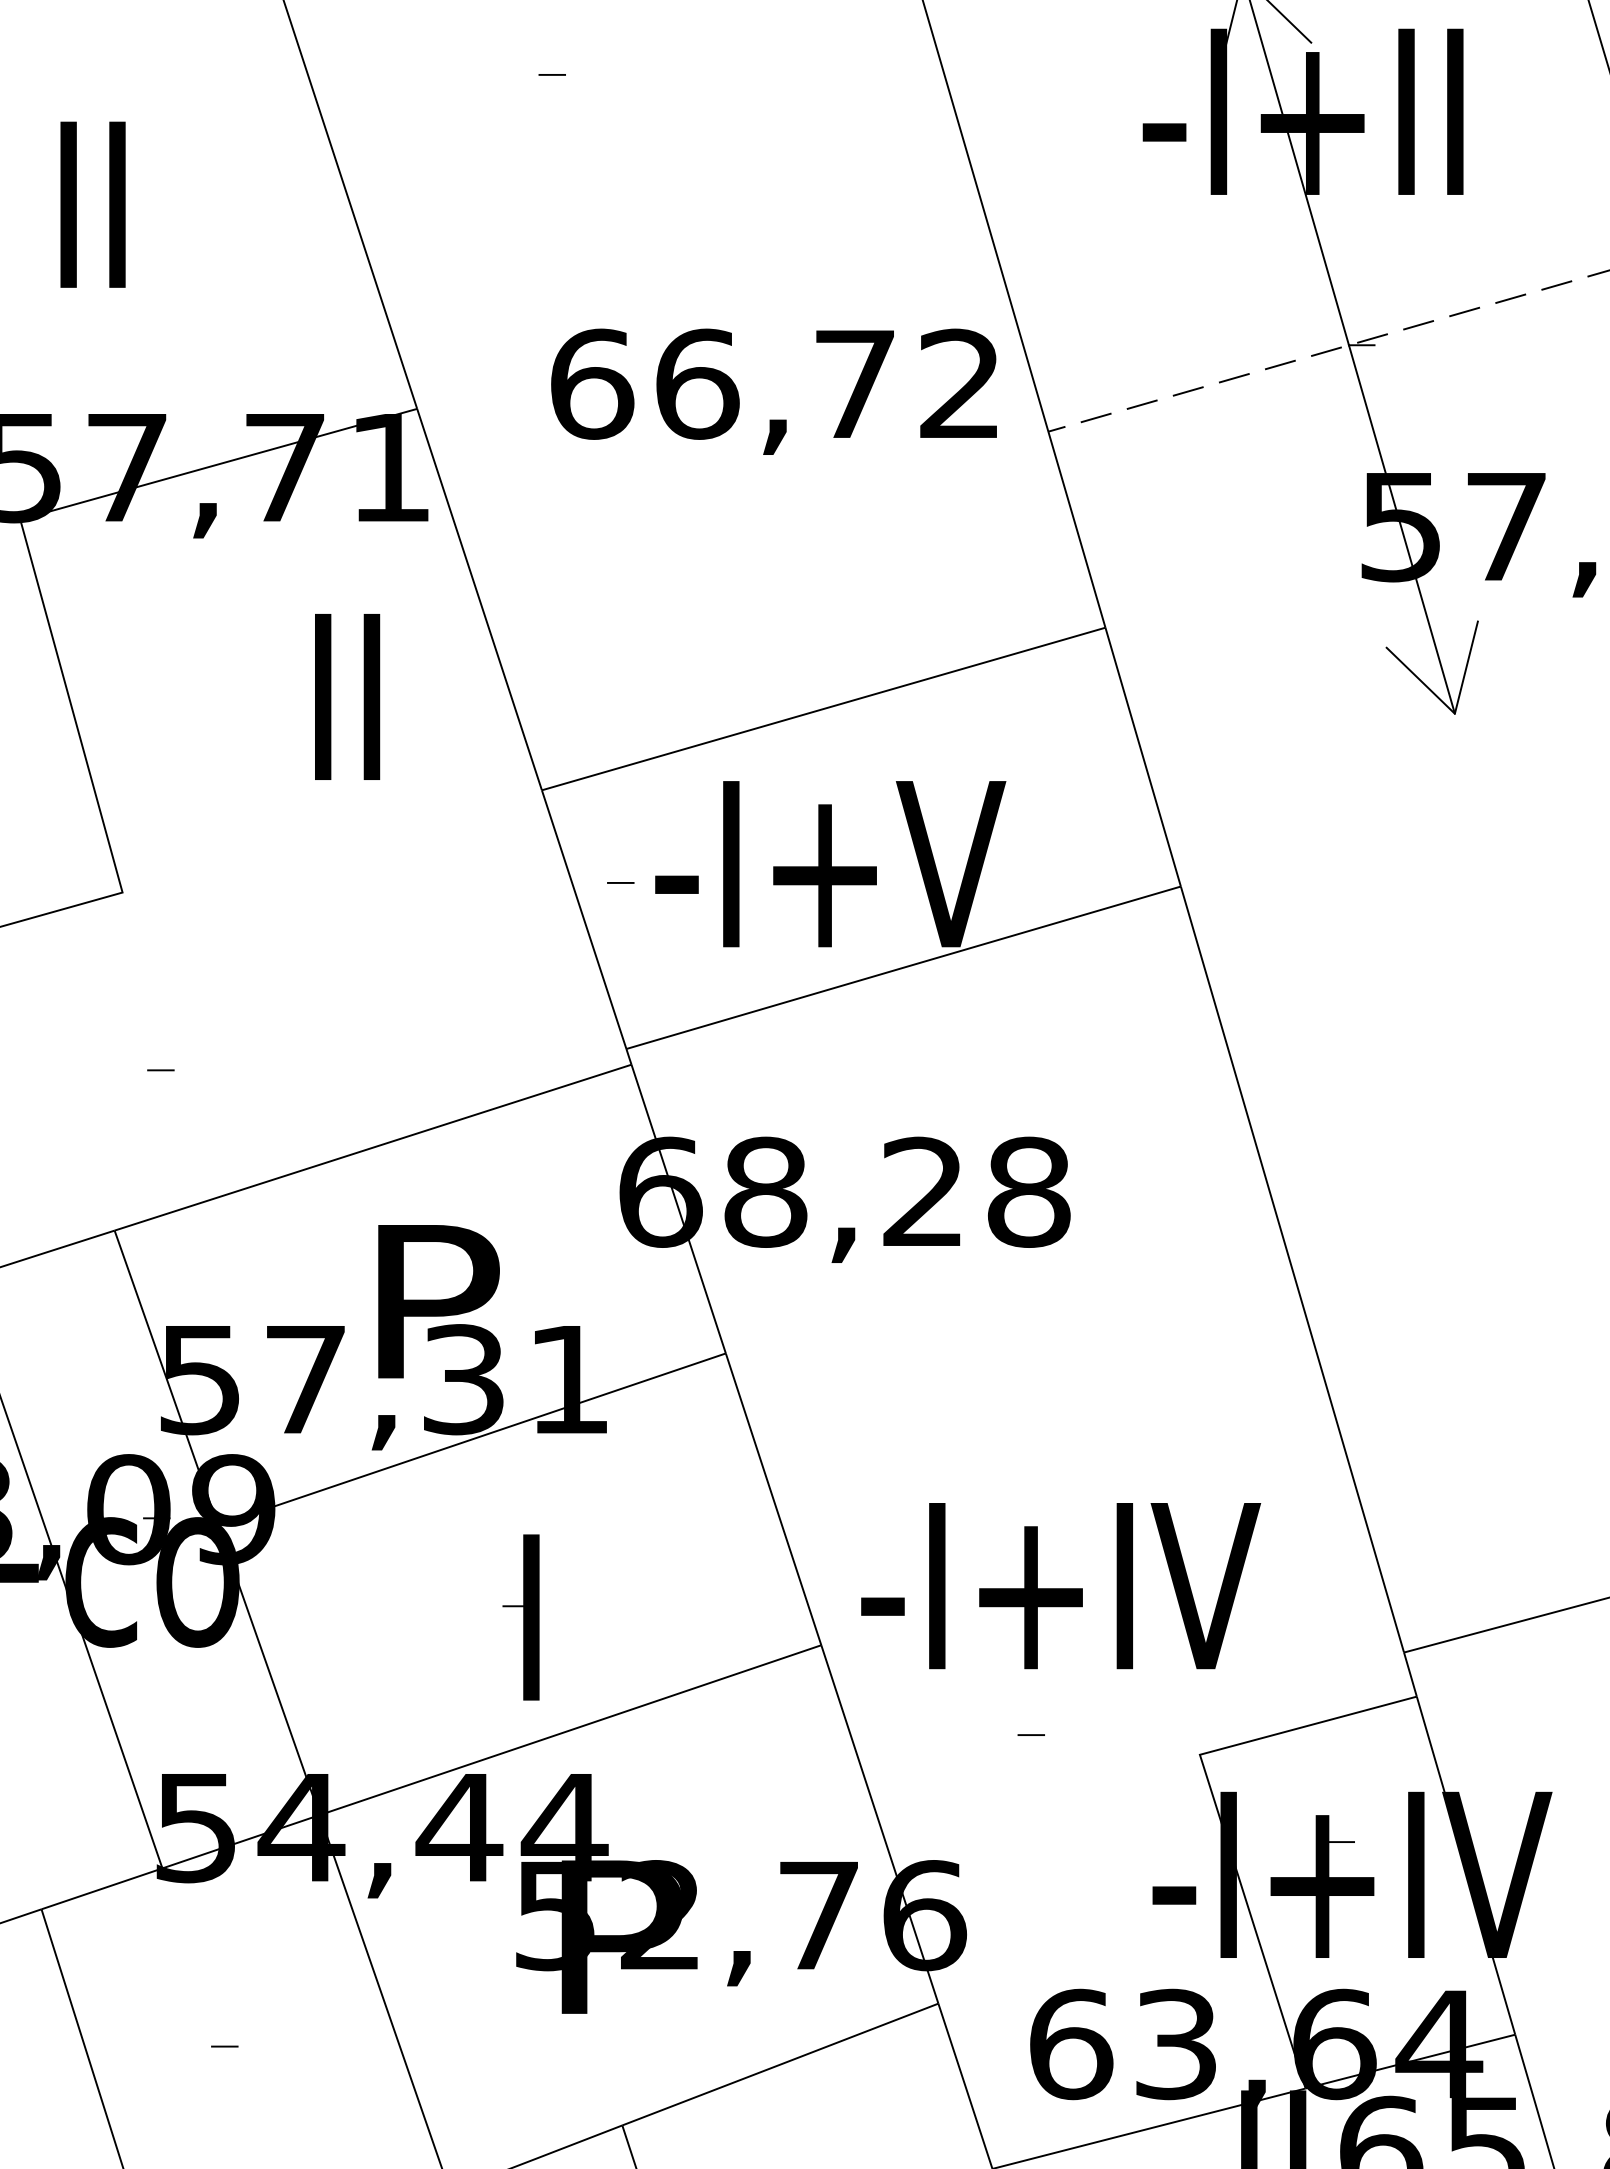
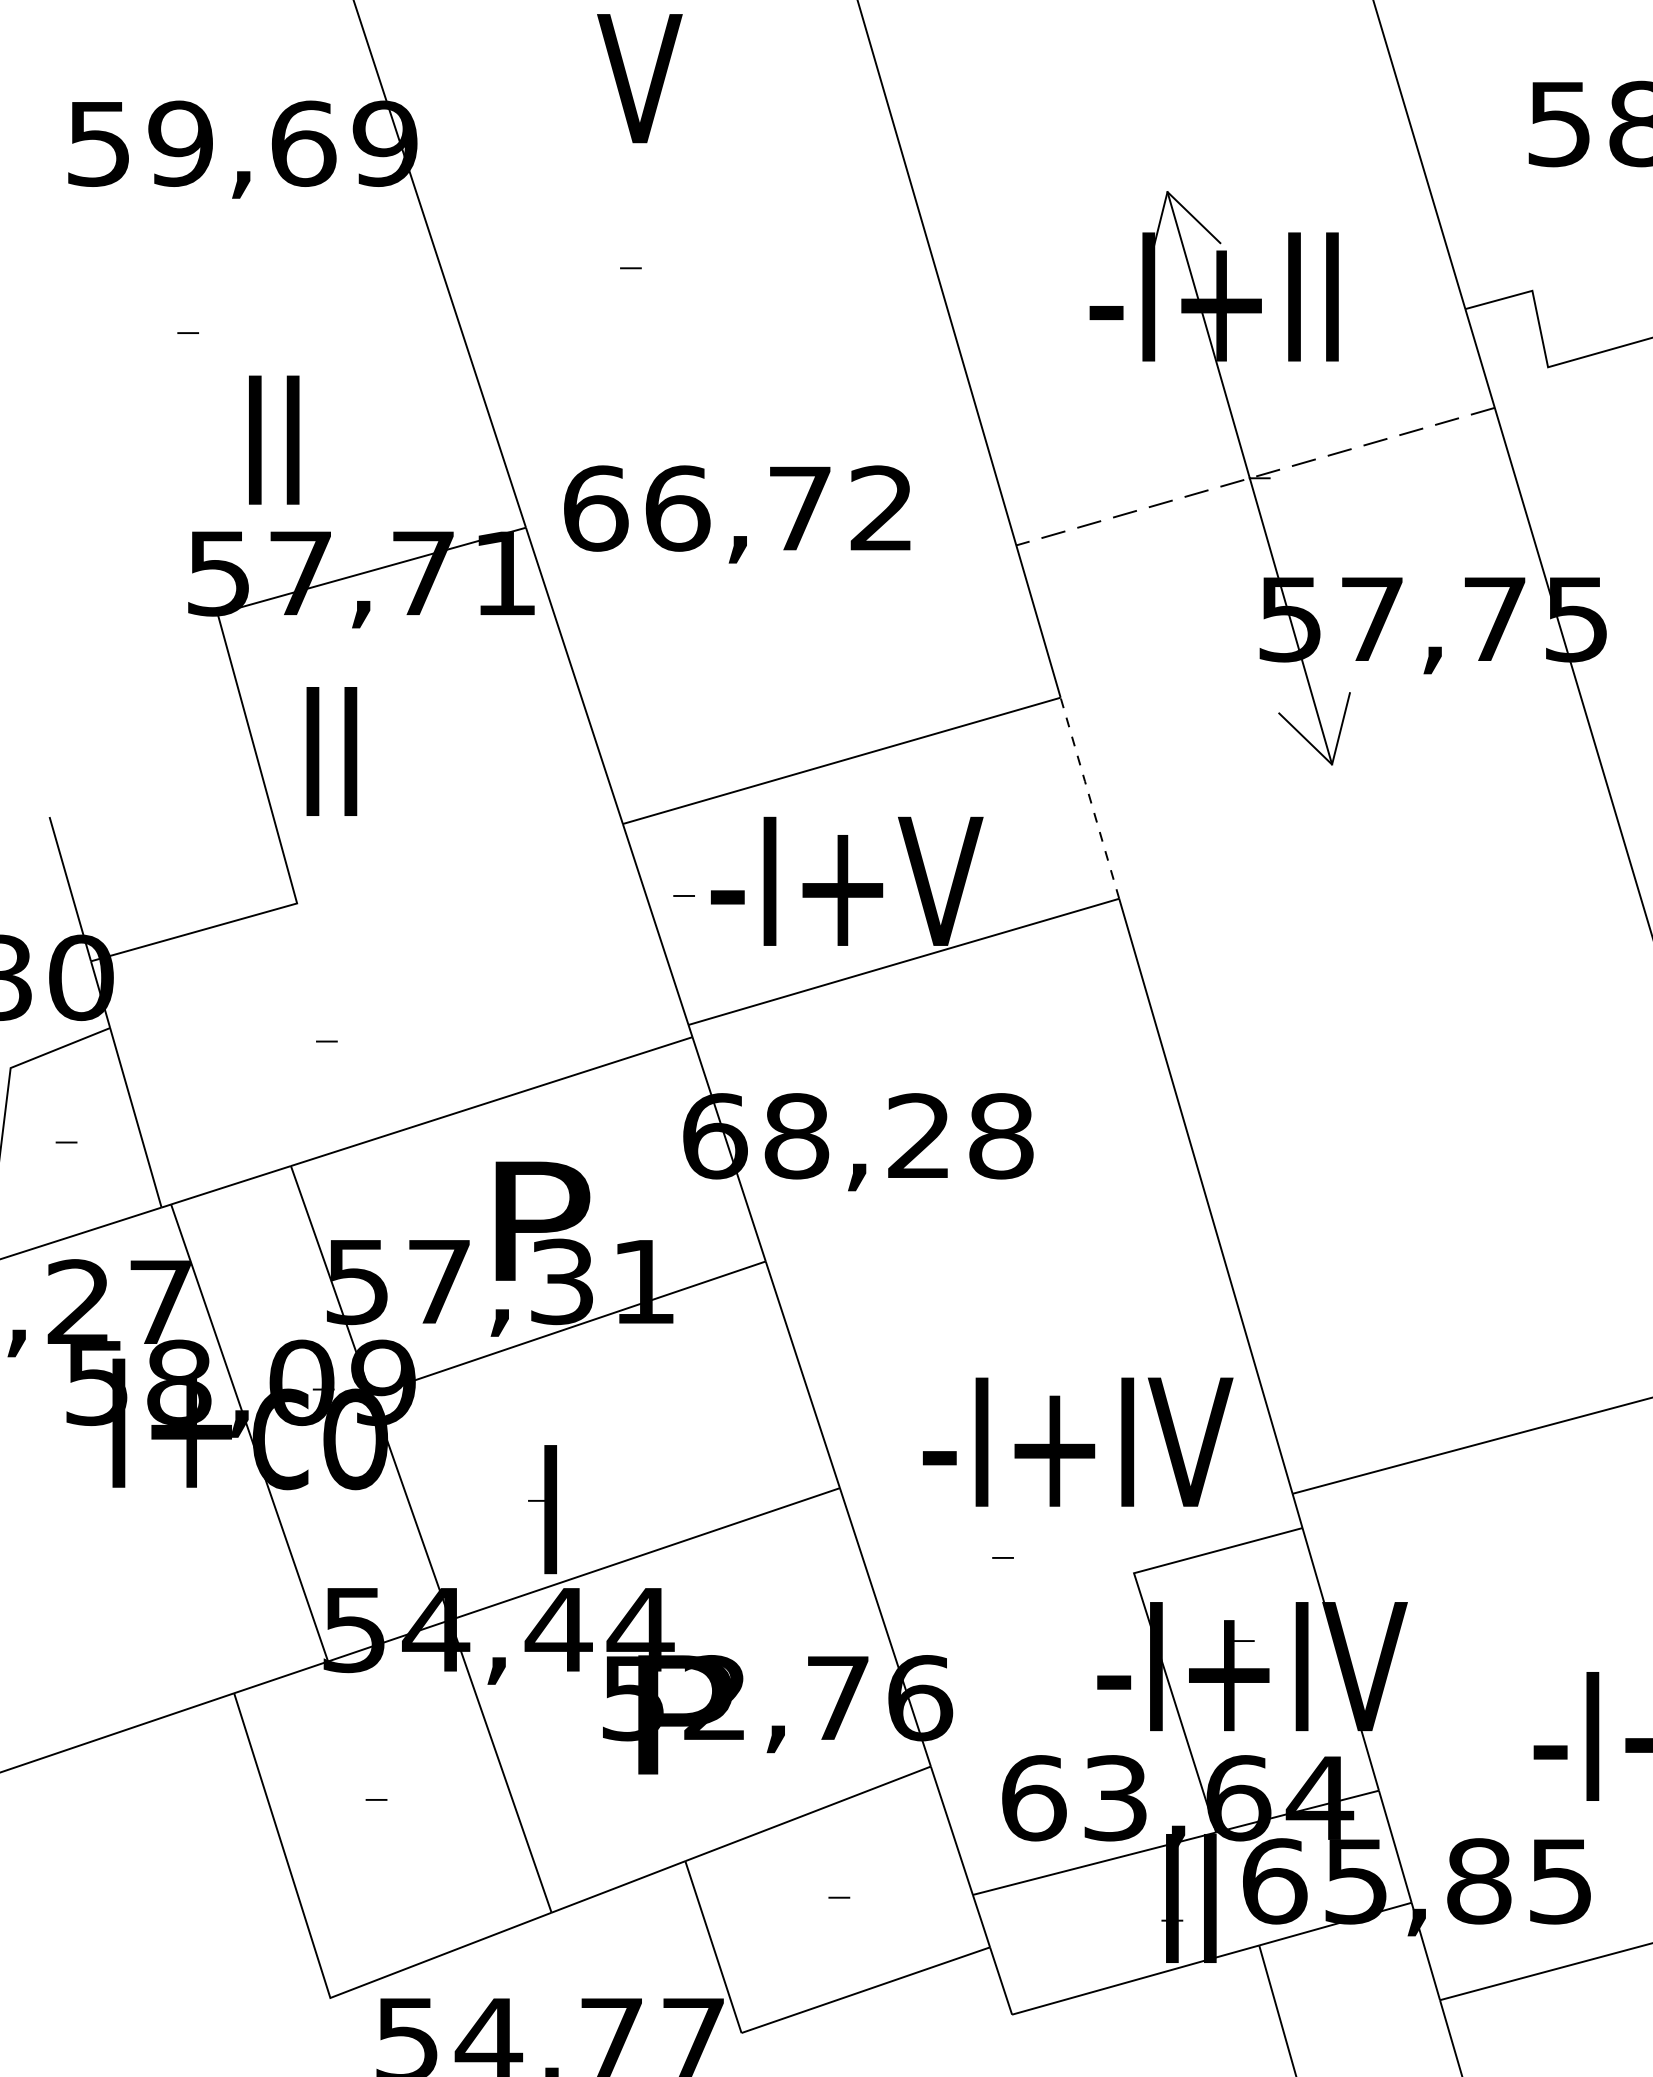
text: (93, 203) -> (274, 439), moved
text: (774, 391) -> (737, 514), moved
text: (347, 696) -> (331, 751), moved
line: (1142, 756) -> (1089, 797), solid -> dashed
text: (1061, 1585) -> (1078, 1441), moved
part: (520, 1617) -> (542, 1509), moved

